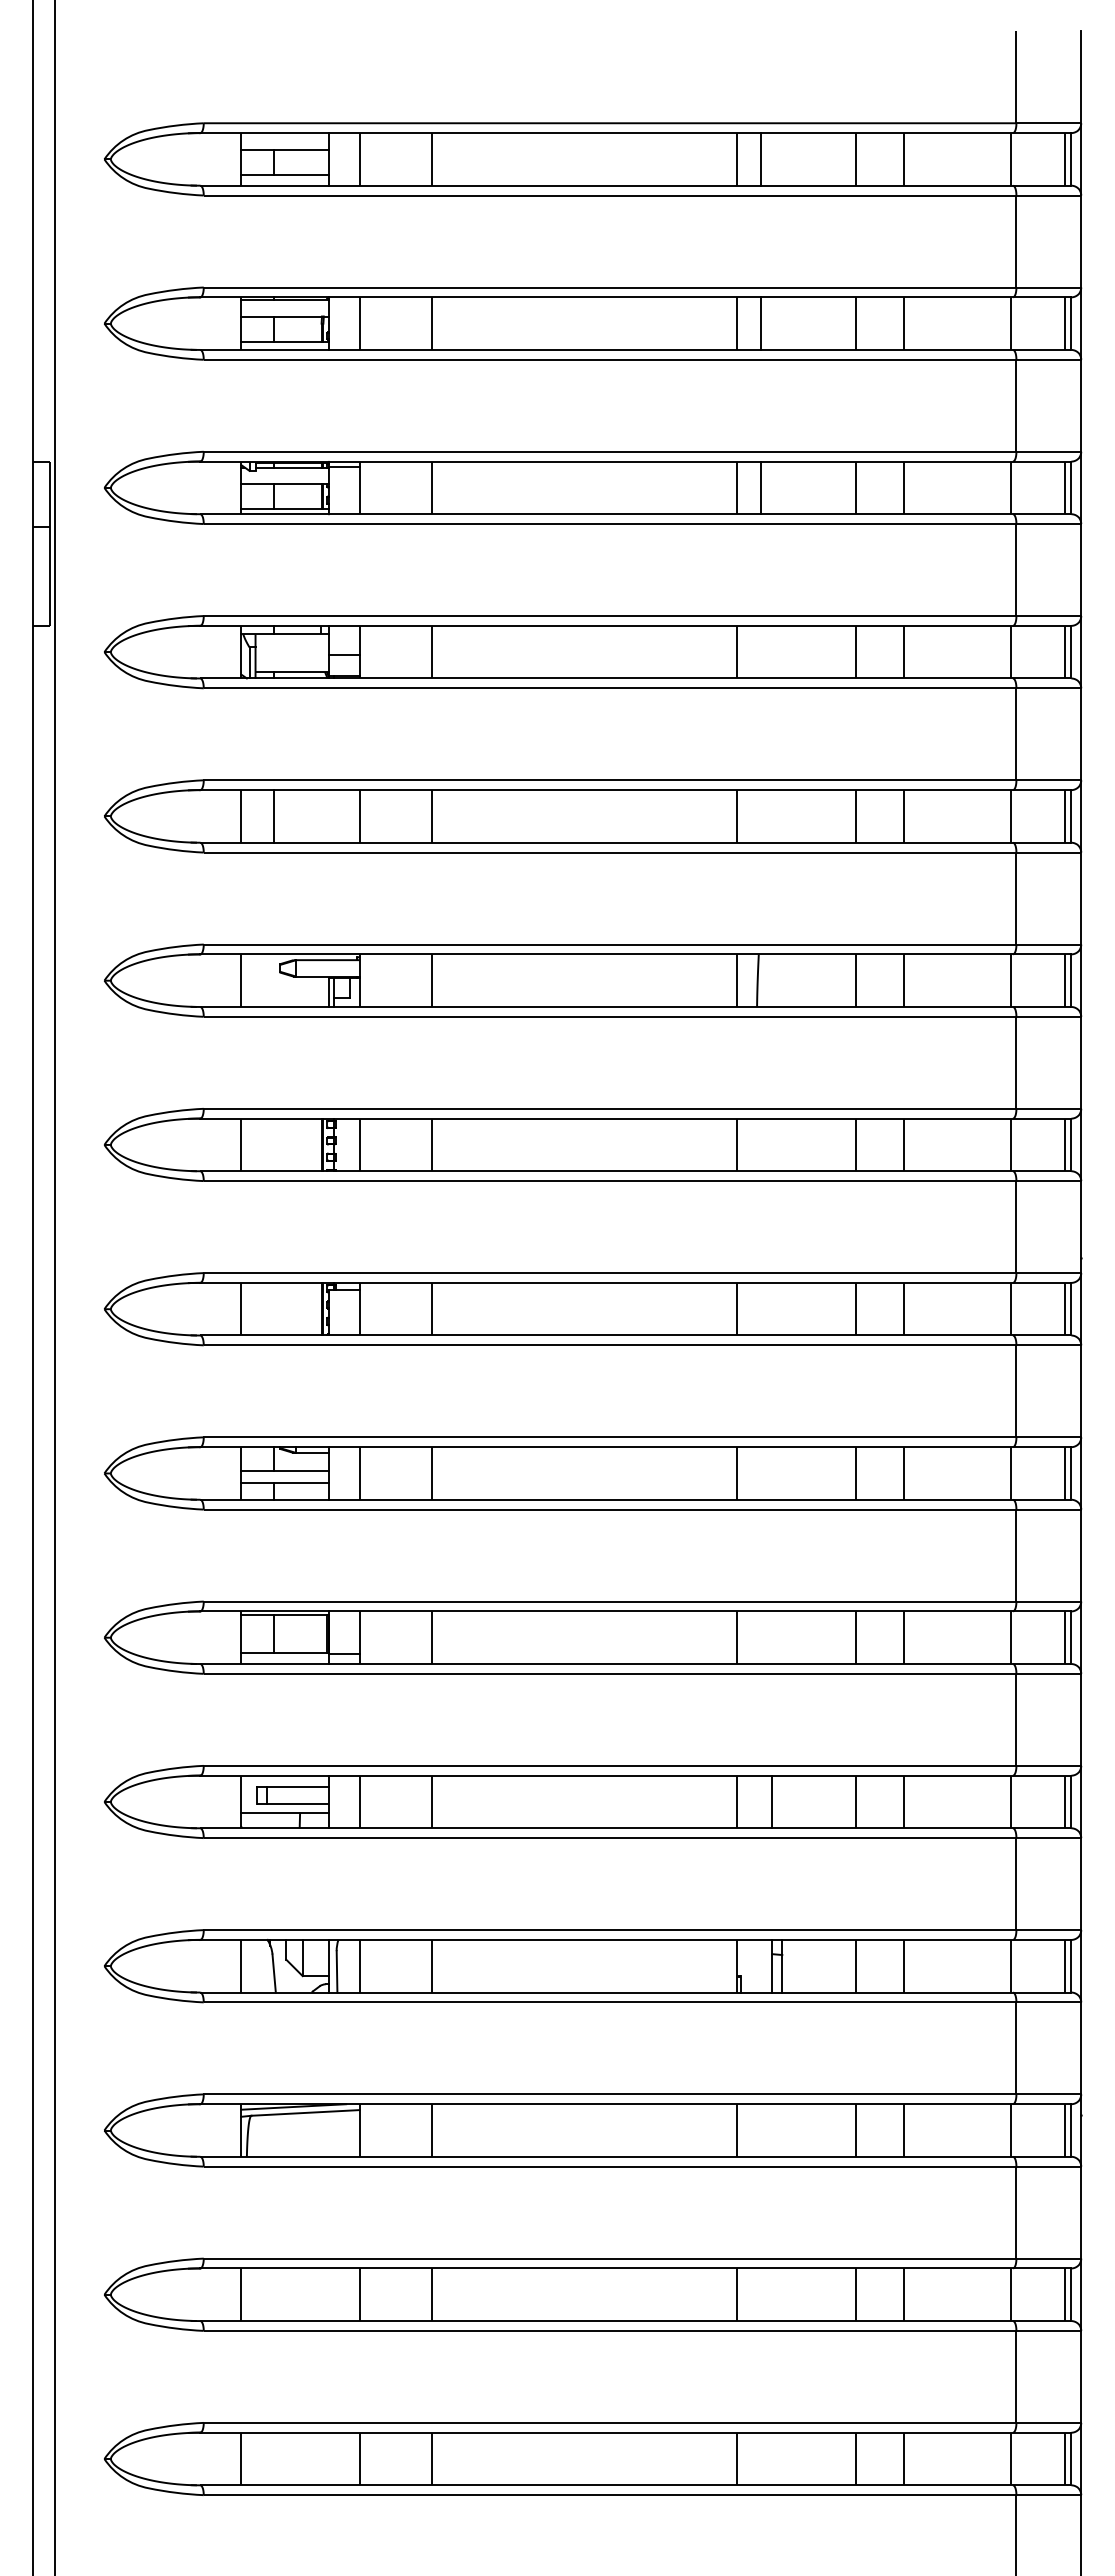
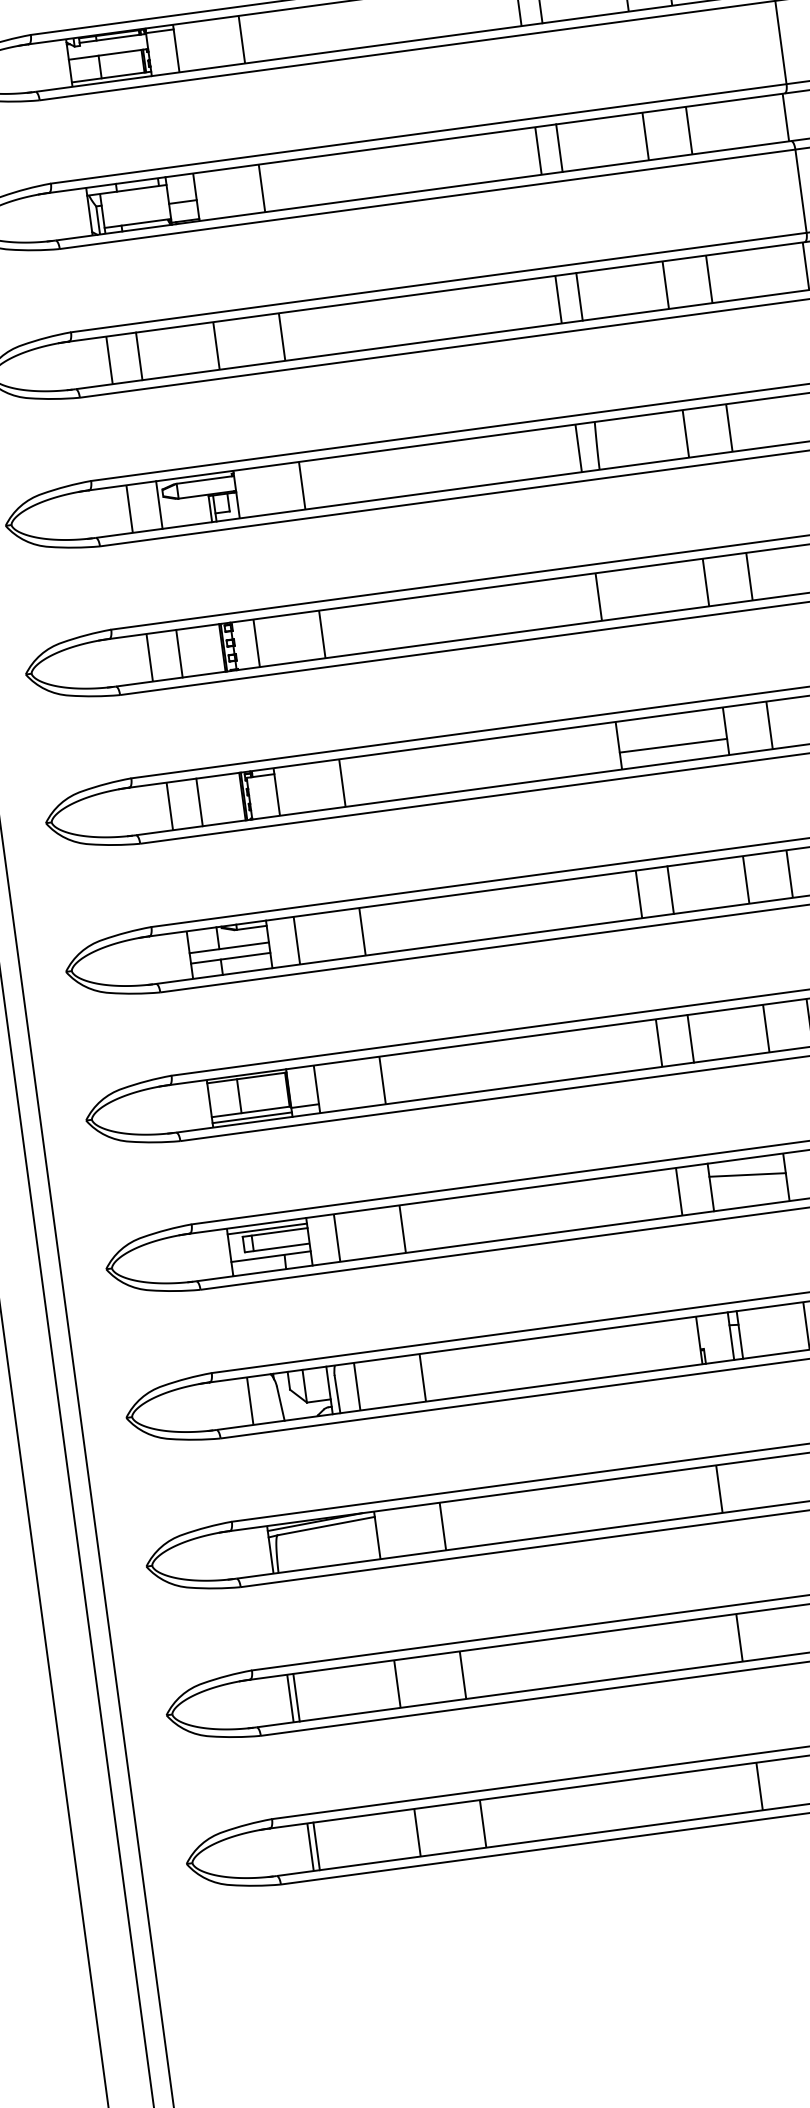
line: (760, 651) -> (559, 147), added
line: (760, 816) -> (579, 296), added
line: (274, 980) -> (159, 504), added
line: (274, 1144) -> (179, 653), added
line: (274, 1308) -> (199, 801), added
line: (796, 1316) -> (673, 745), added
line: (772, 1473) -> (670, 890), added
line: (772, 1637) -> (690, 1038), added
line: (284, 1659) -> (251, 1118), added
line: (284, 1781) -> (266, 1228), added
line: (813, 1793) -> (746, 1174), added
line: (248, 2294) -> (296, 1697), added
line: (248, 2458) -> (316, 1845), added

